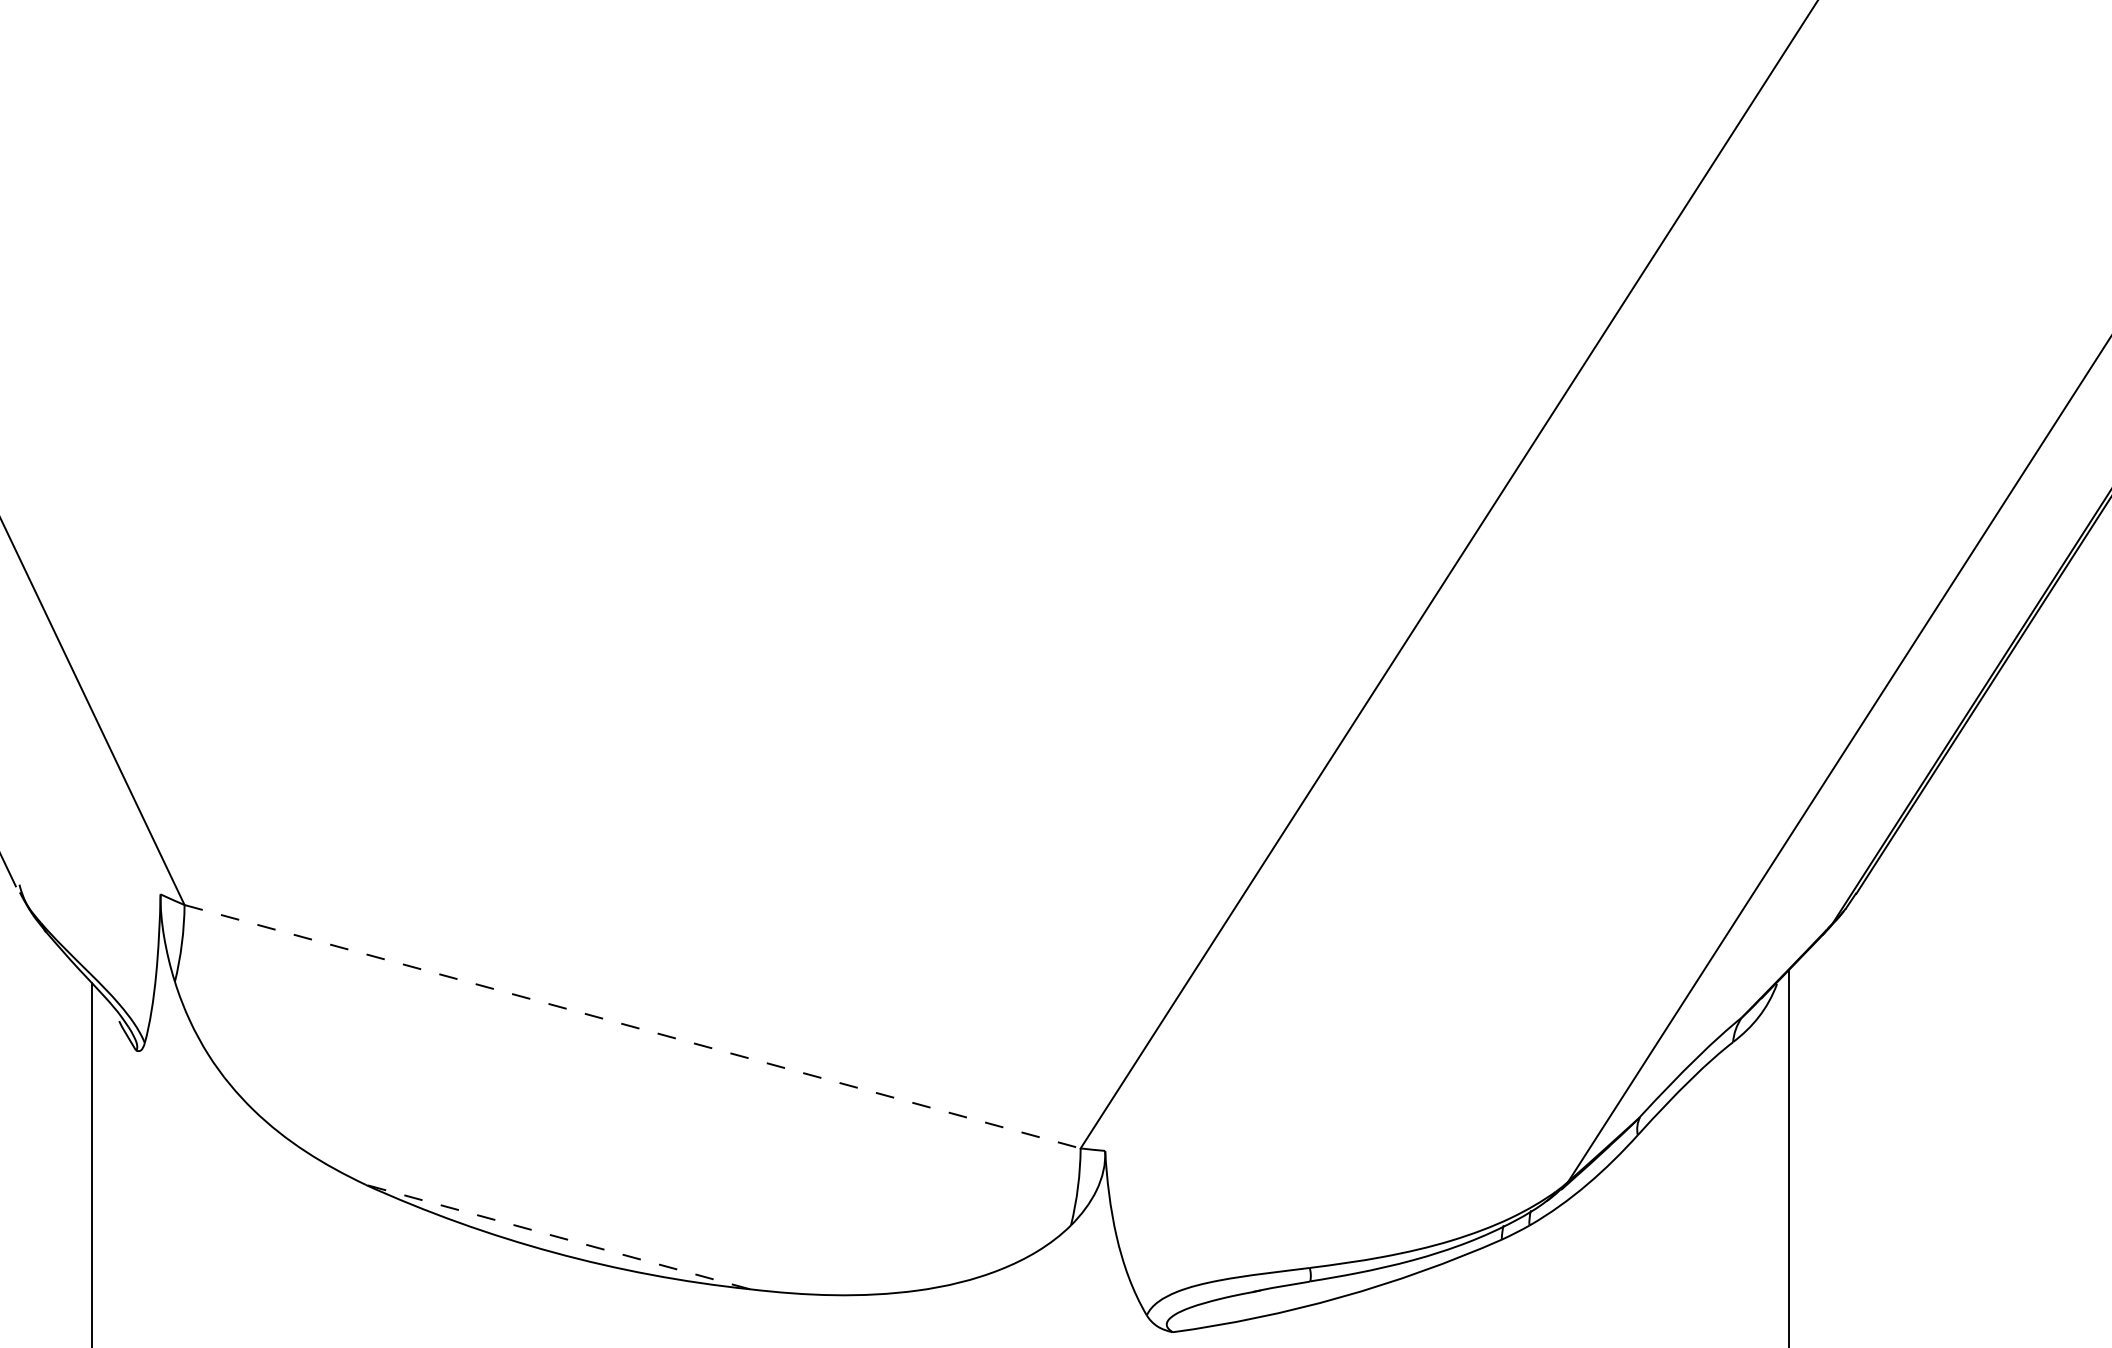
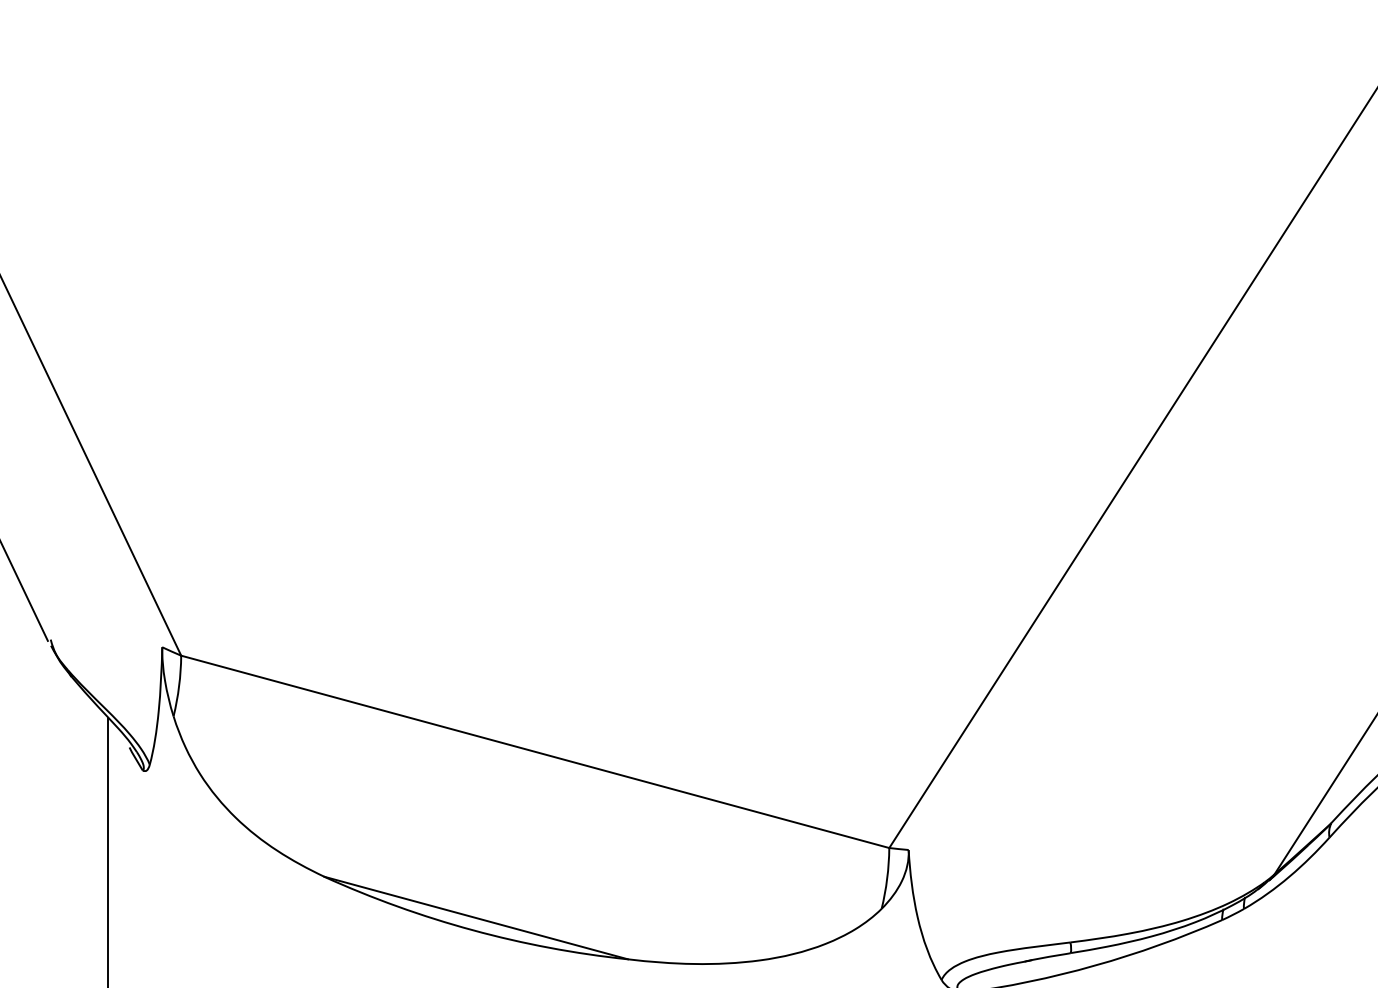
line: (633, 1026) -> (535, 751), dashed -> solid
line: (557, 1236) -> (475, 917), dashed -> solid

